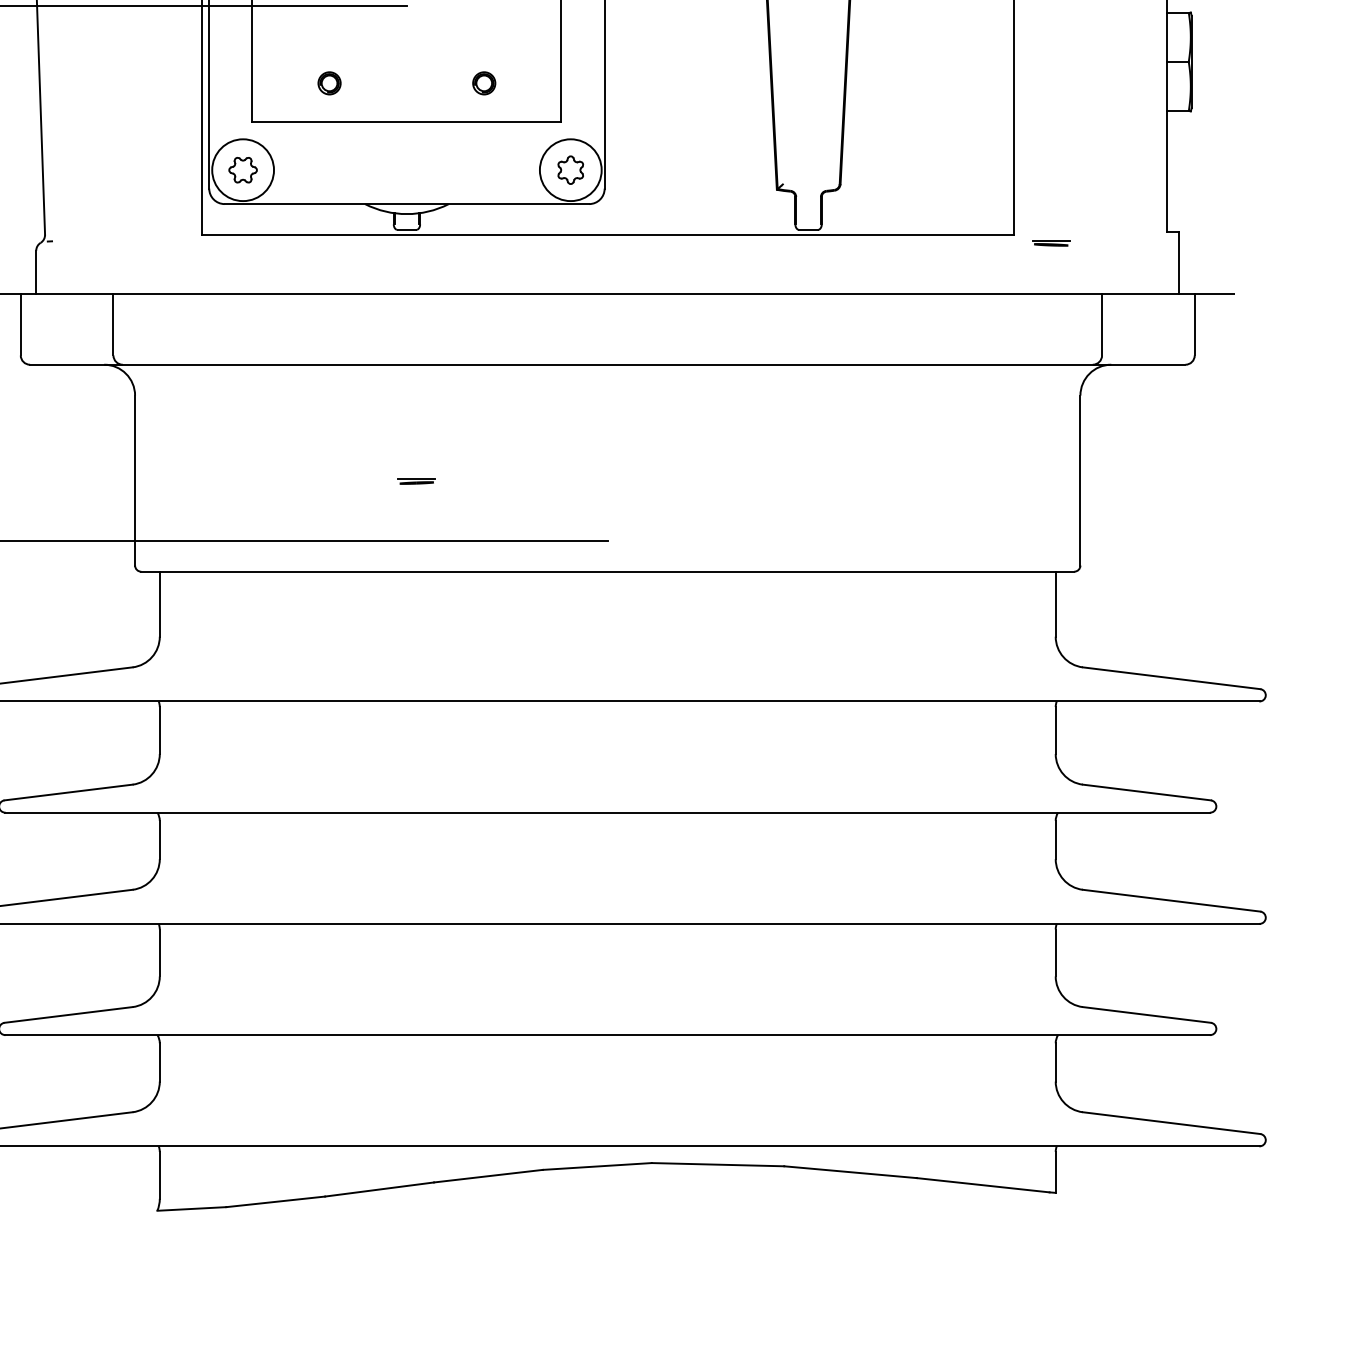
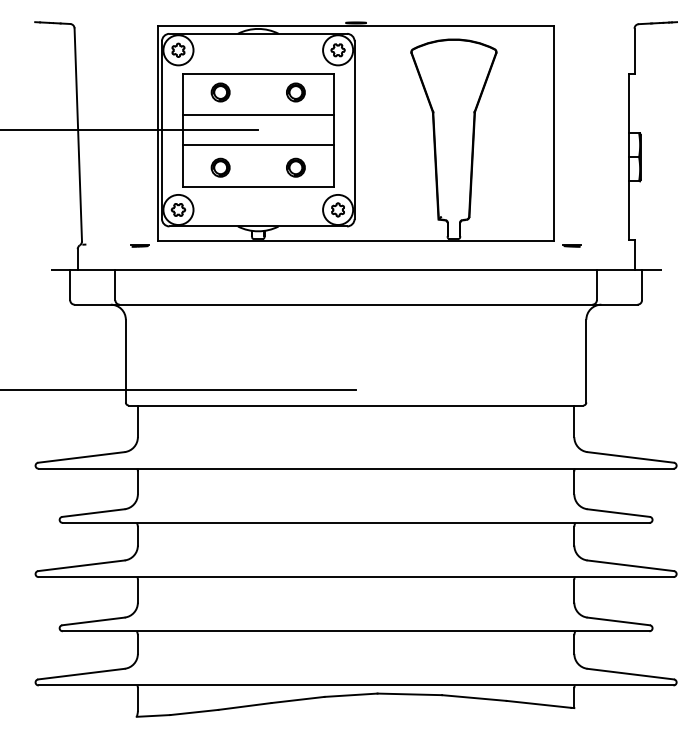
line: (407, 37) -> (258, 145), added
part: (329, 83) -> (220, 167), size x1.67
part: (483, 83) -> (295, 167), size x1.67
line: (415, 481) -> (139, 245), moved

